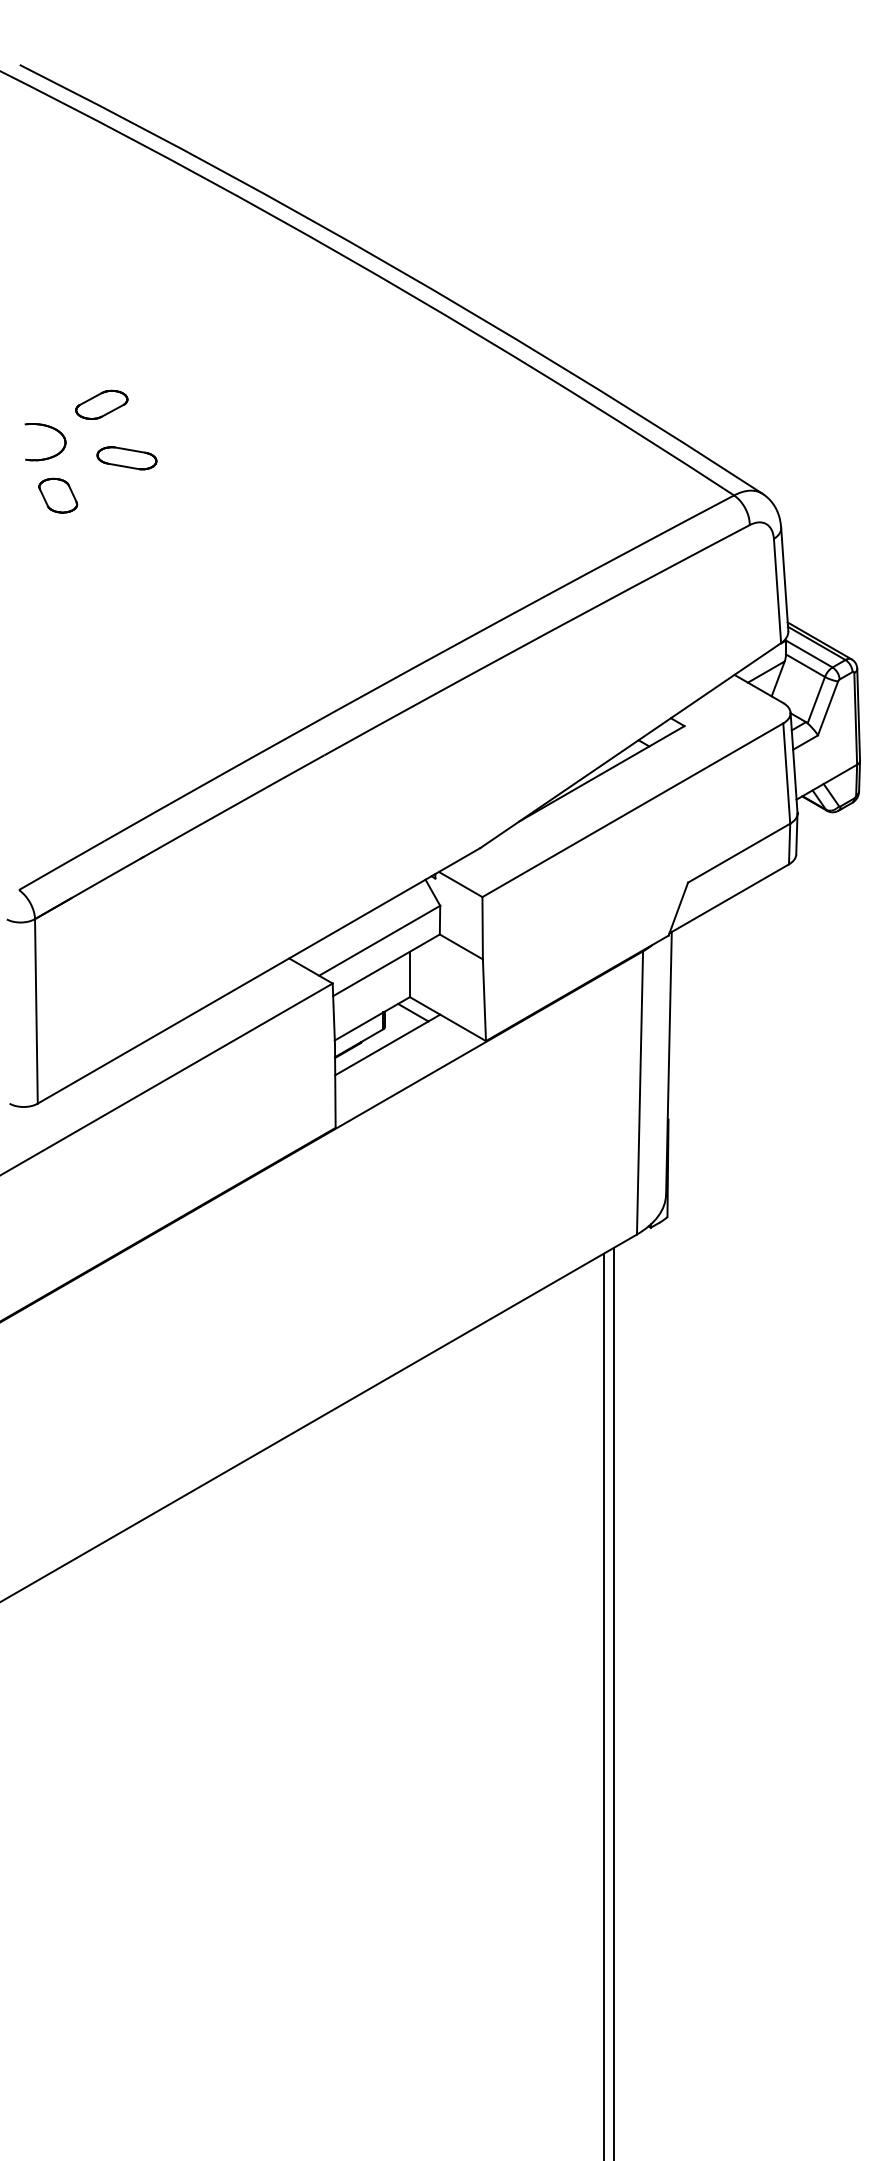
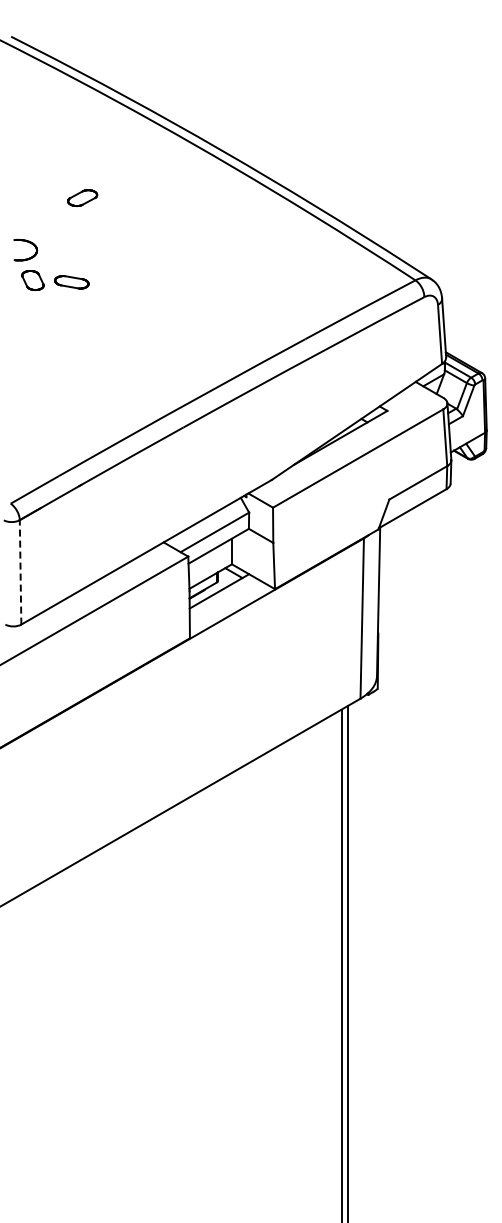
part: (101, 405) -> (82, 198), moved
part: (126, 458) -> (71, 282), moved
line: (36, 1009) -> (20, 571), solid -> dashed

